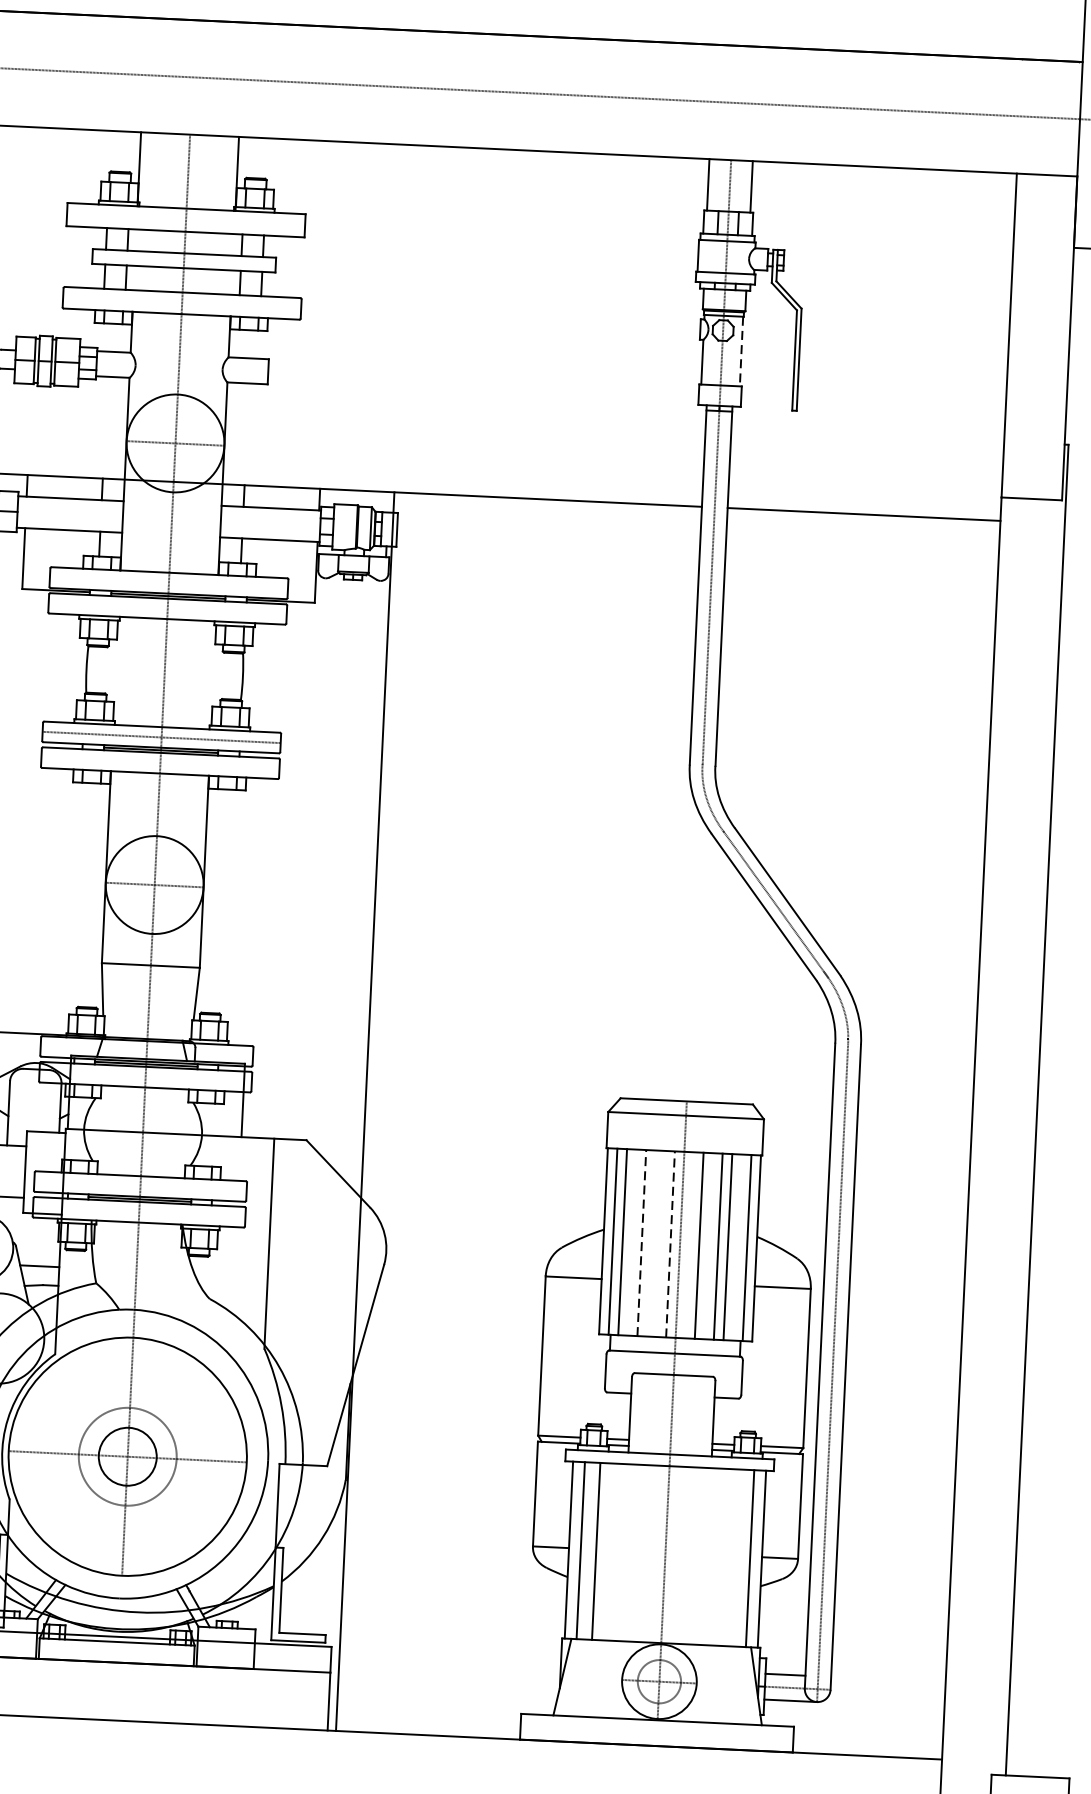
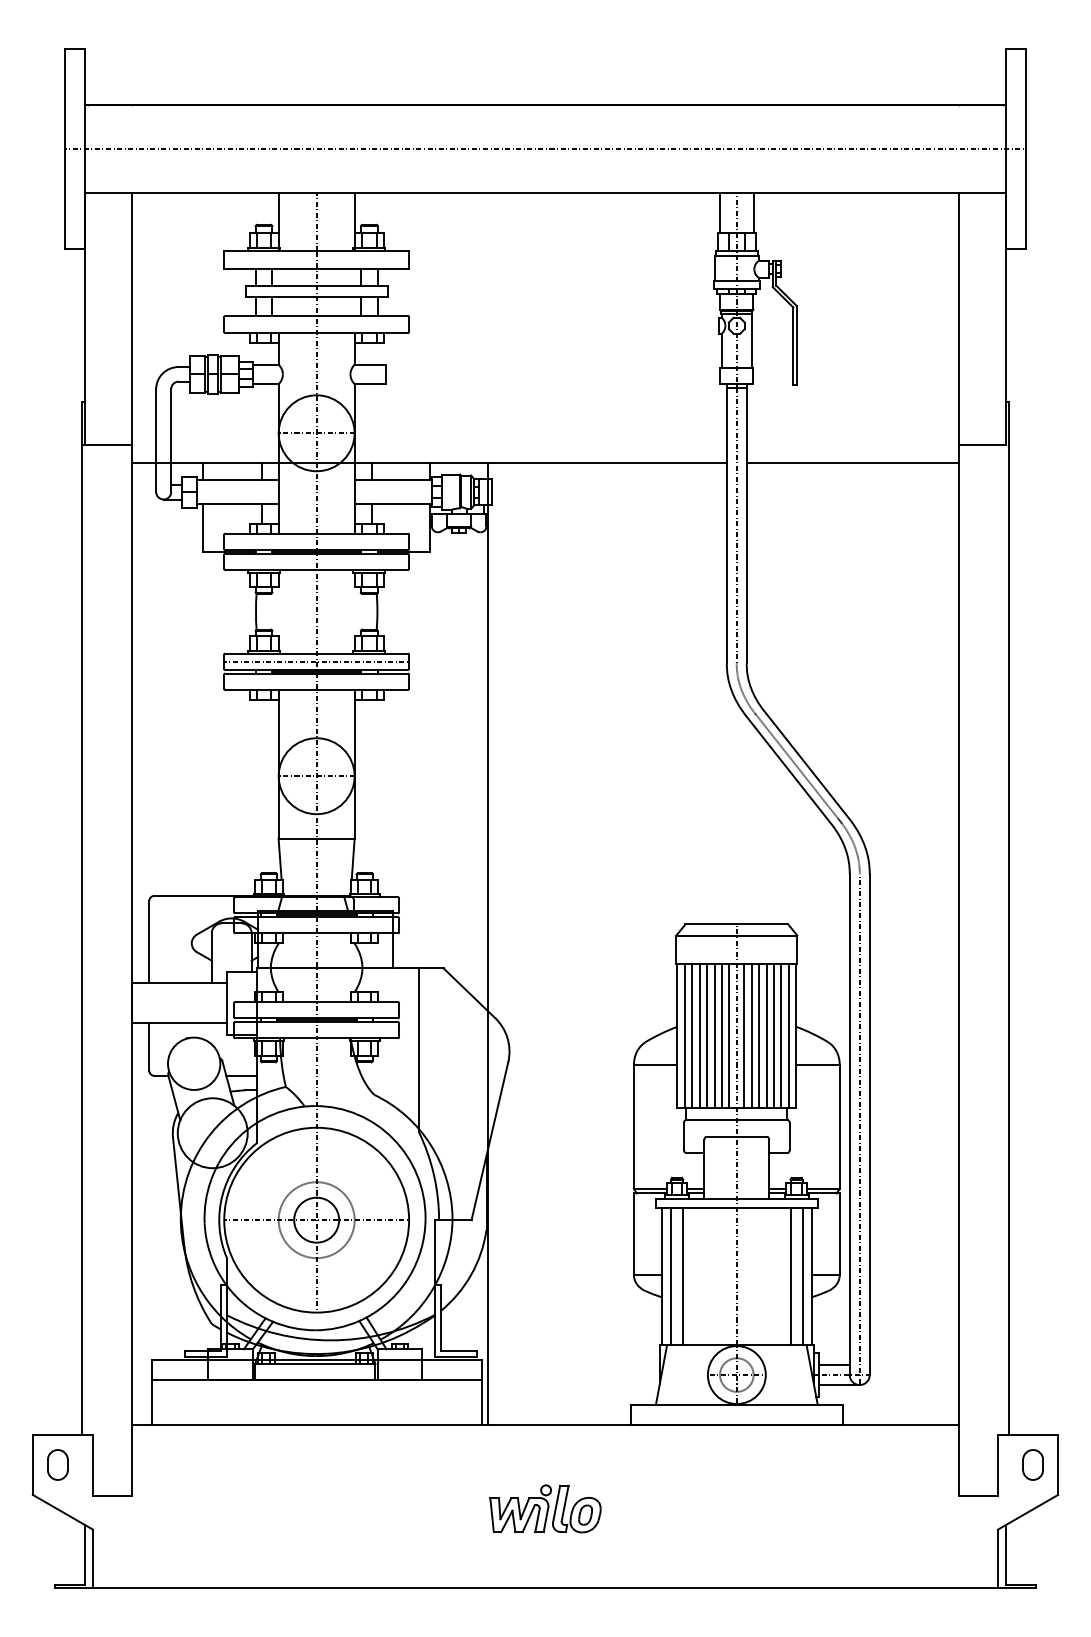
line: (741, 351) -> (751, 341), dashed -> solid
line: (631, 1242) -> (699, 1035), added
line: (642, 1242) -> (707, 1035), dashed -> solid
line: (651, 1243) -> (714, 1035), added
line: (660, 1243) -> (721, 1035), added
line: (670, 1244) -> (729, 1035), dashed -> solid
line: (689, 1244) -> (744, 1035), added
line: (709, 1245) -> (759, 1035), added
line: (737, 1247) -> (781, 1035), added
line: (734, 1558) -> (790, 1276), added

